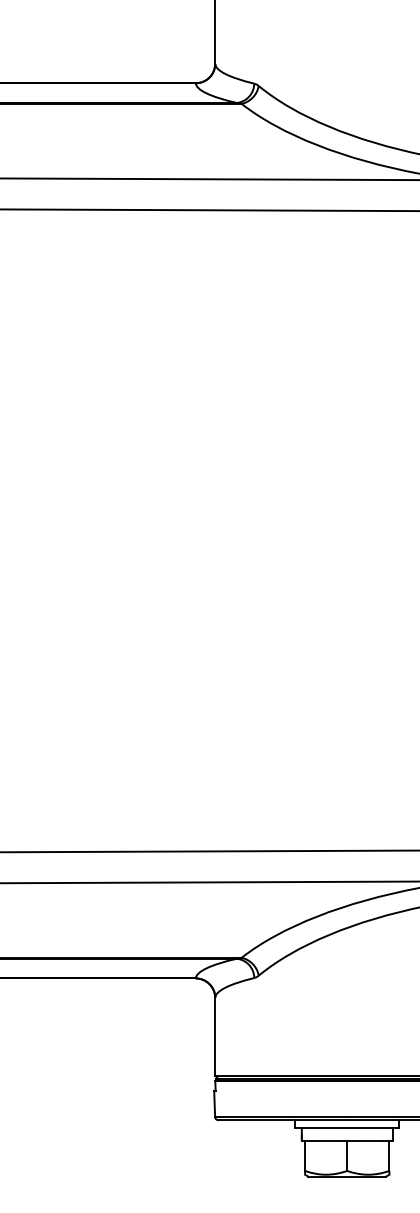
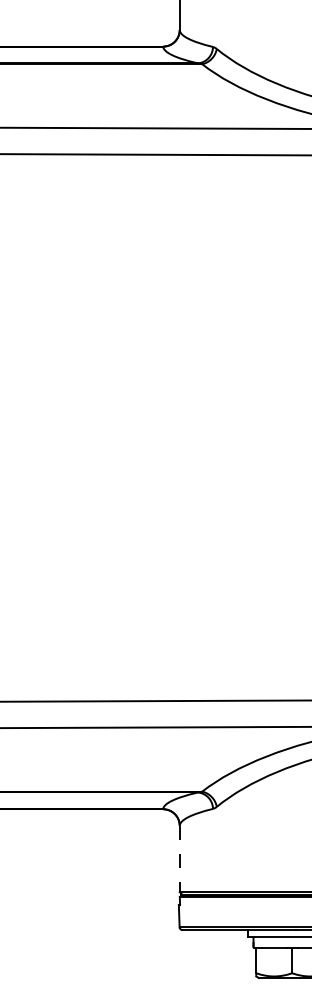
line: (215, 1037) -> (179, 859), solid -> dashed

